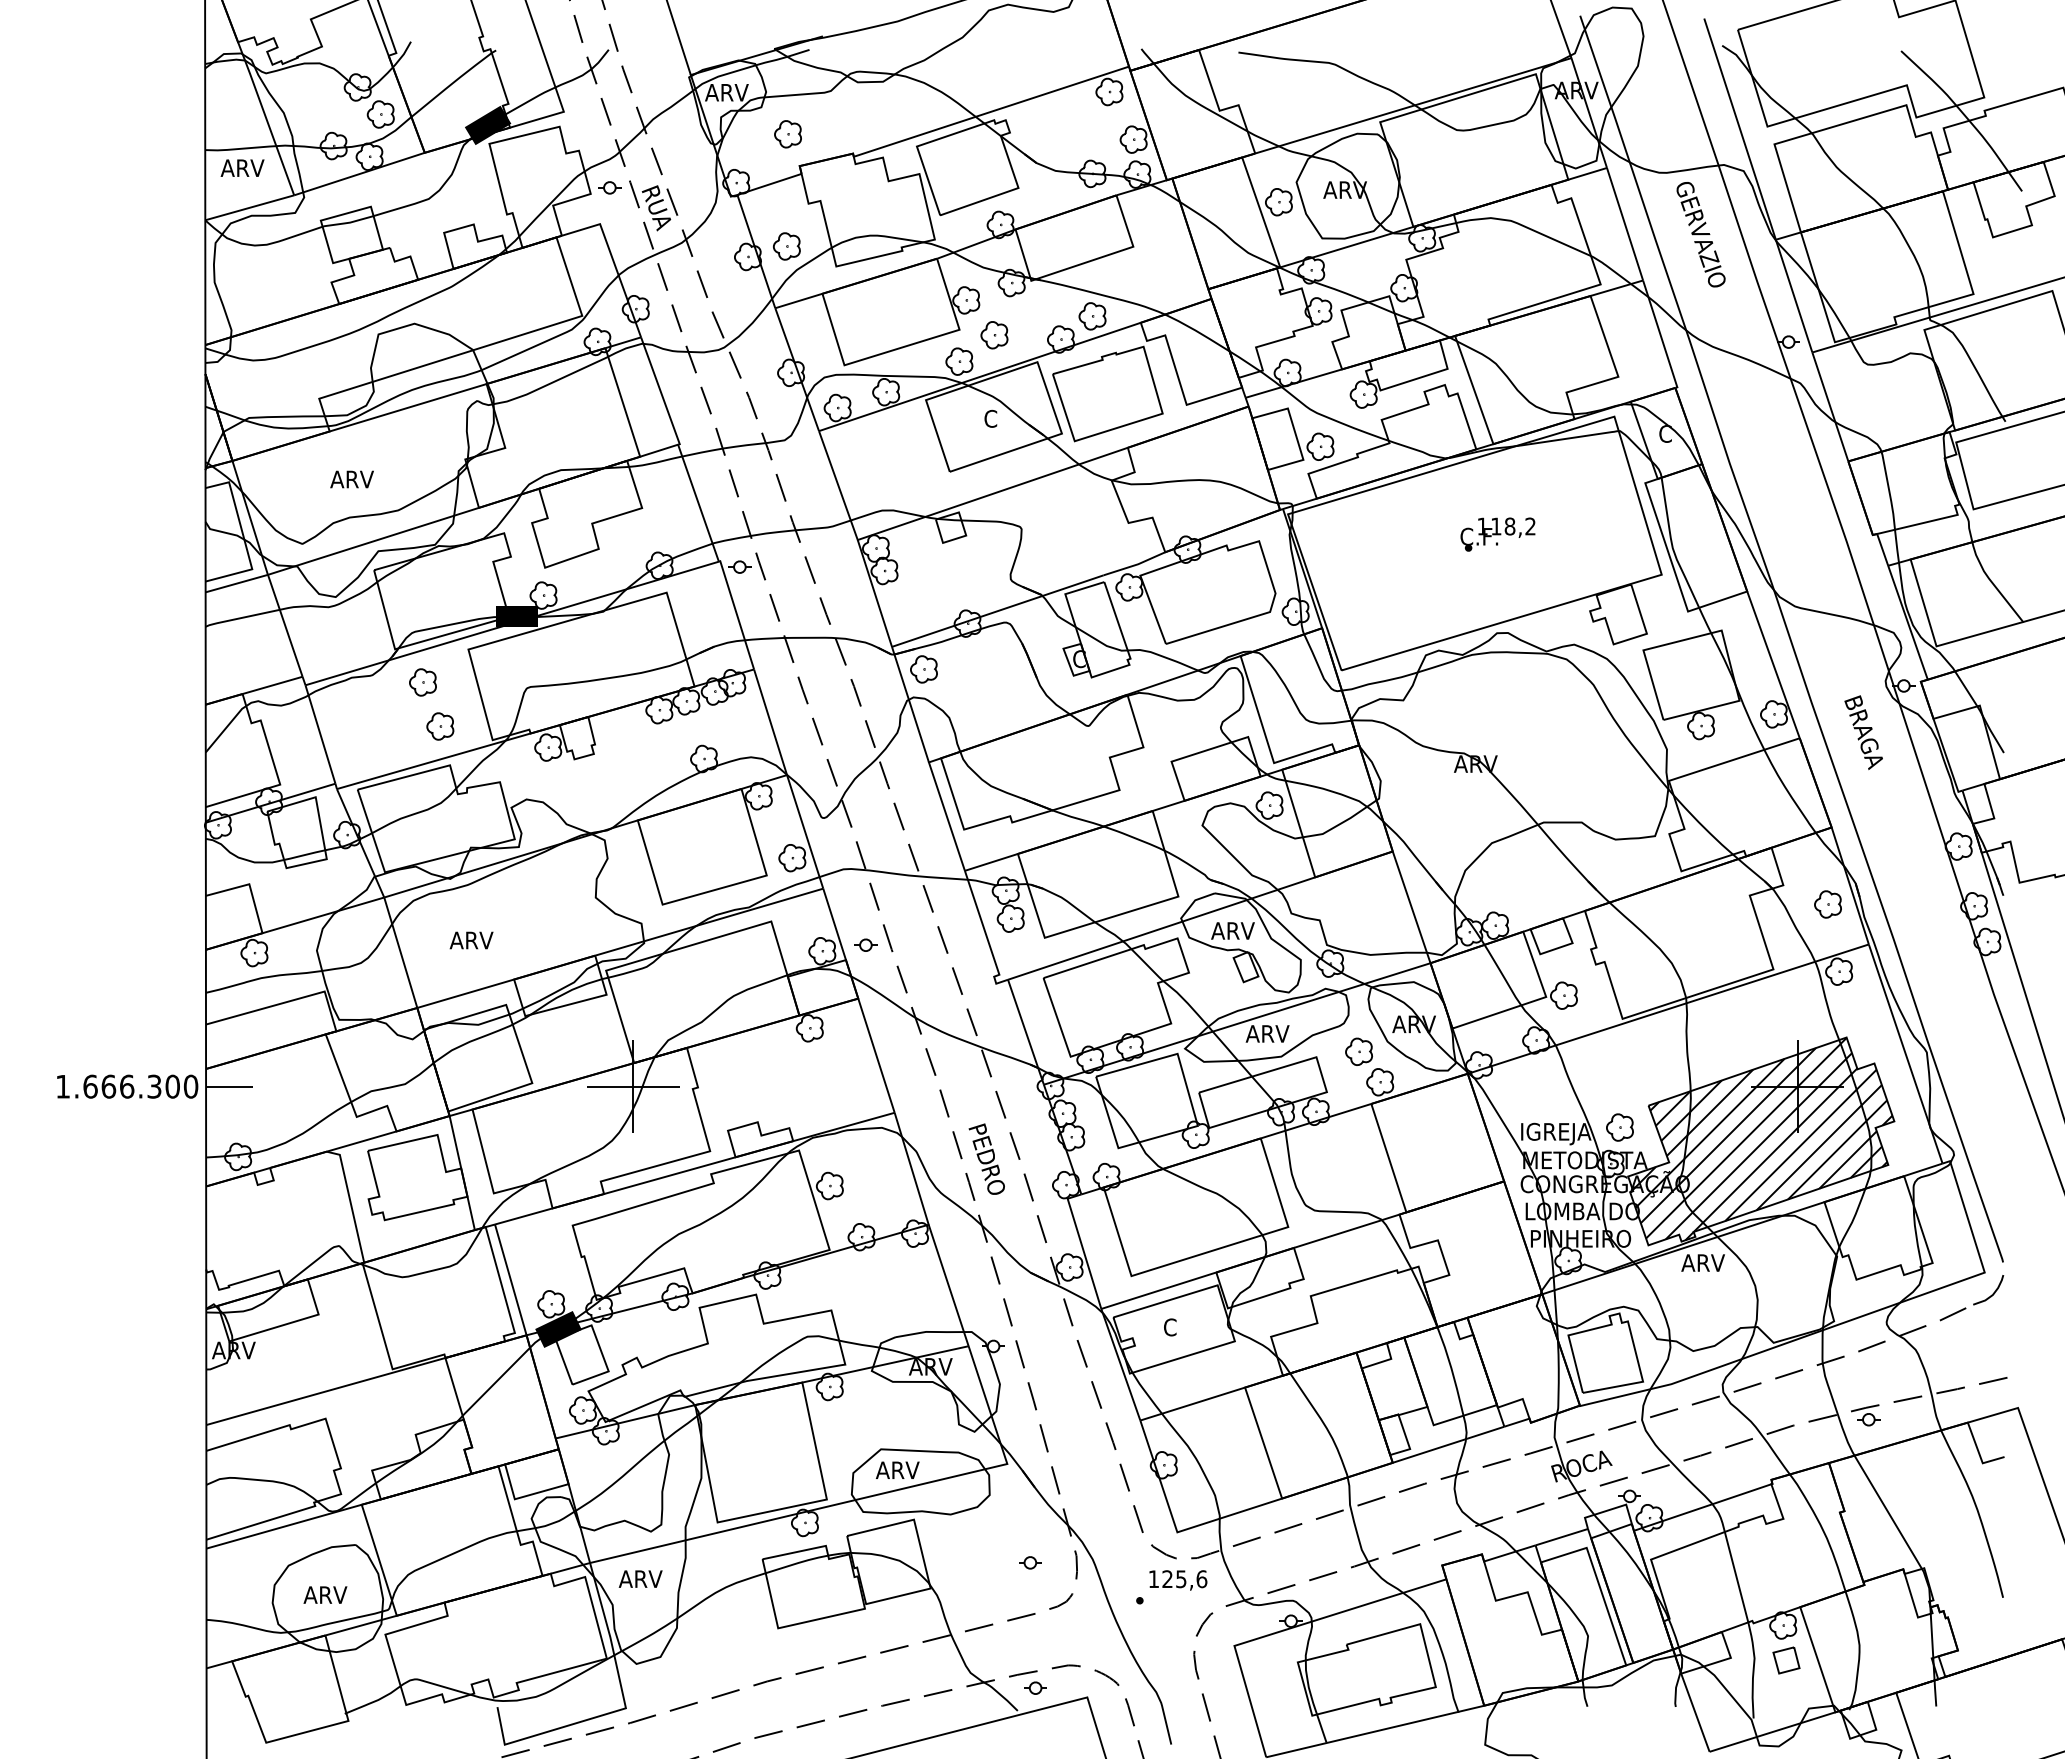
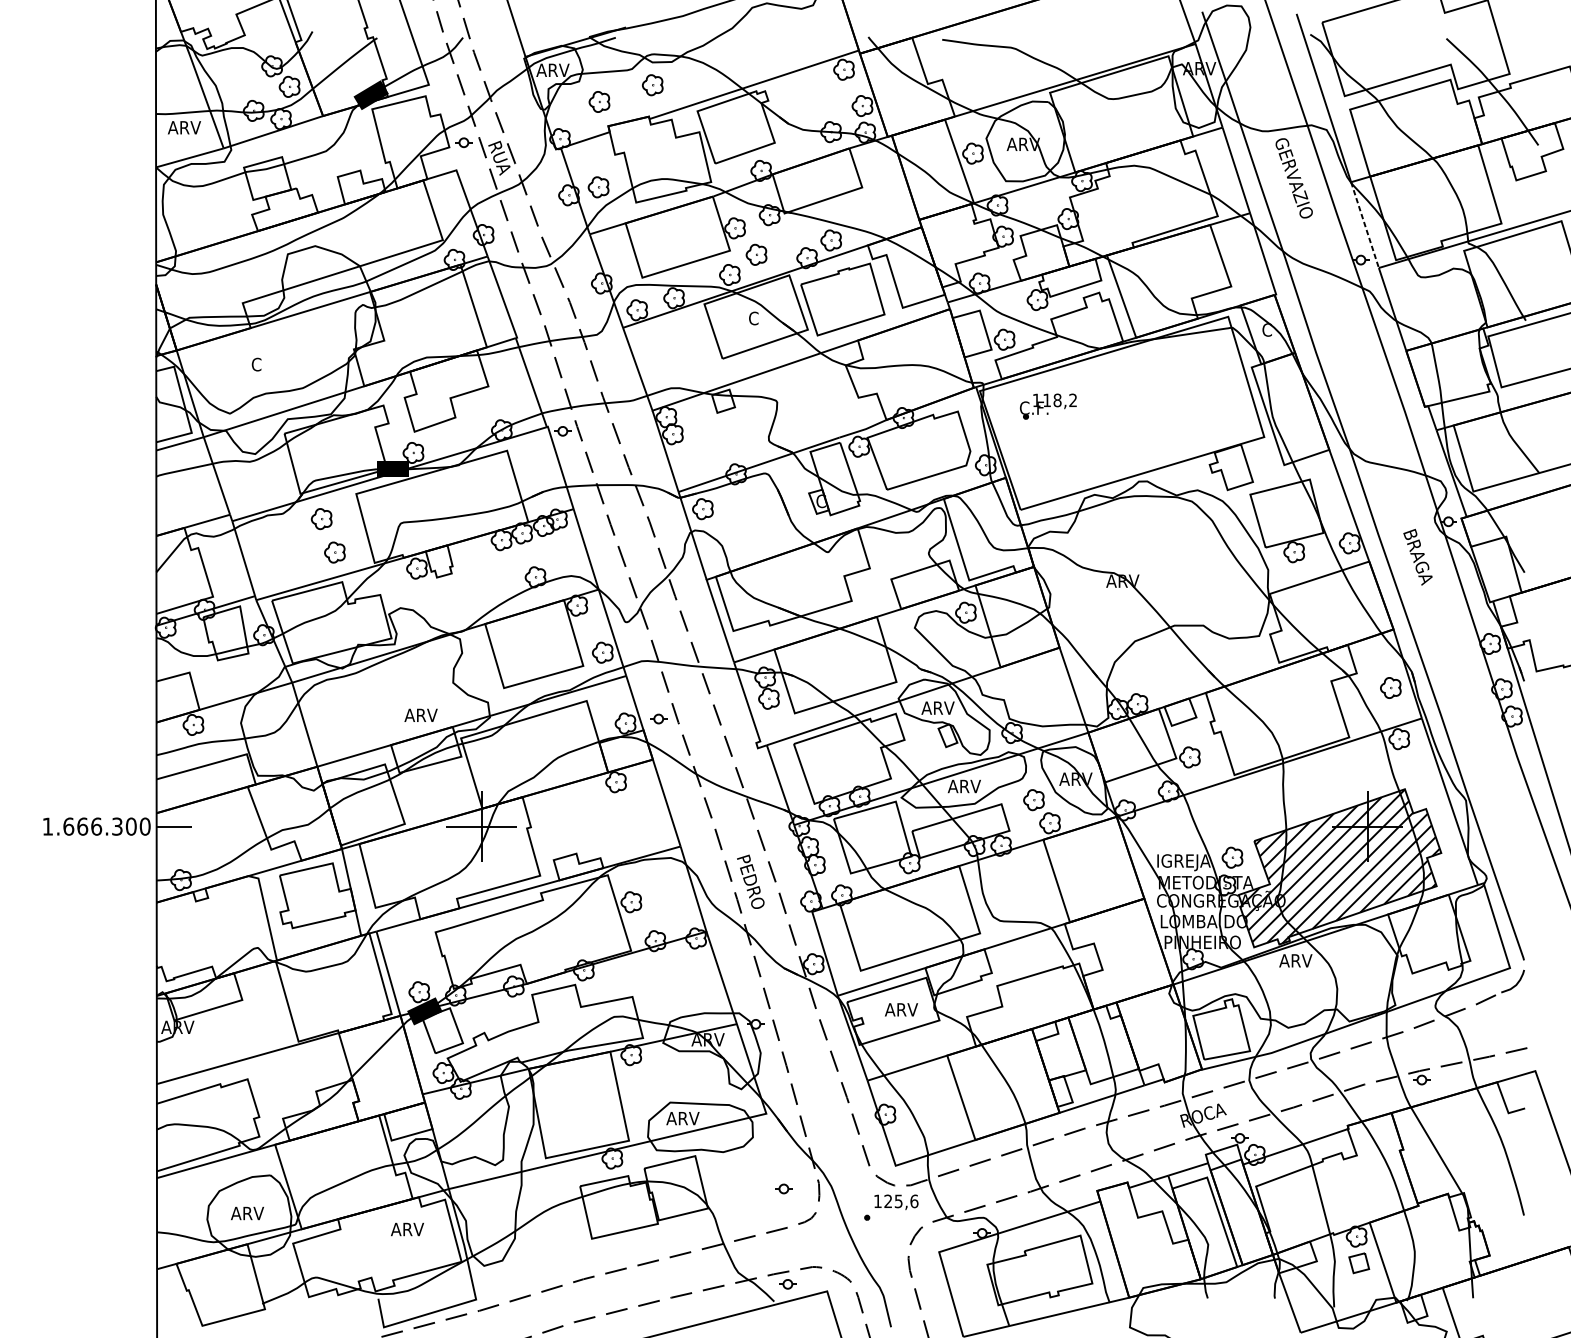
part: (857, 112) -> (652, 85), added
line: (1794, 296) -> (1365, 225), solid -> dashed
text: (351, 479) -> (267, 364), ARV -> C
part: (1497, 534) -> (1048, 406), moved
text: (471, 940) -> (421, 715), moved
text: (1184, 1327) -> (901, 1009), C -> ARV
text: (640, 1578) -> (407, 1229), moved

